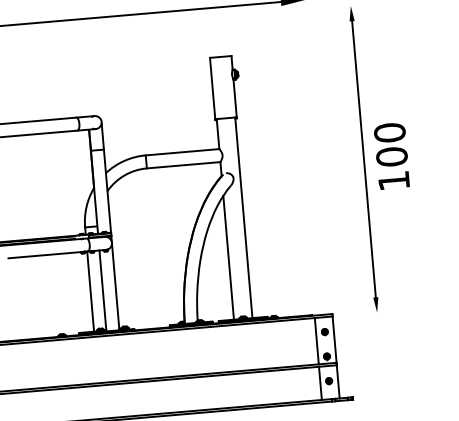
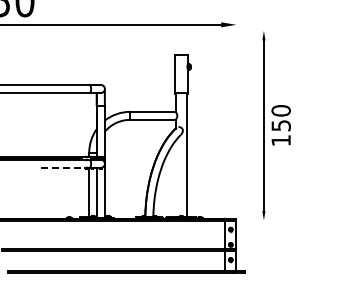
text: (390, 156) -> (280, 125), 100 -> 150
line: (45, 254) -> (63, 167), solid -> dashed
line: (228, 256) -> (175, 178), removed

